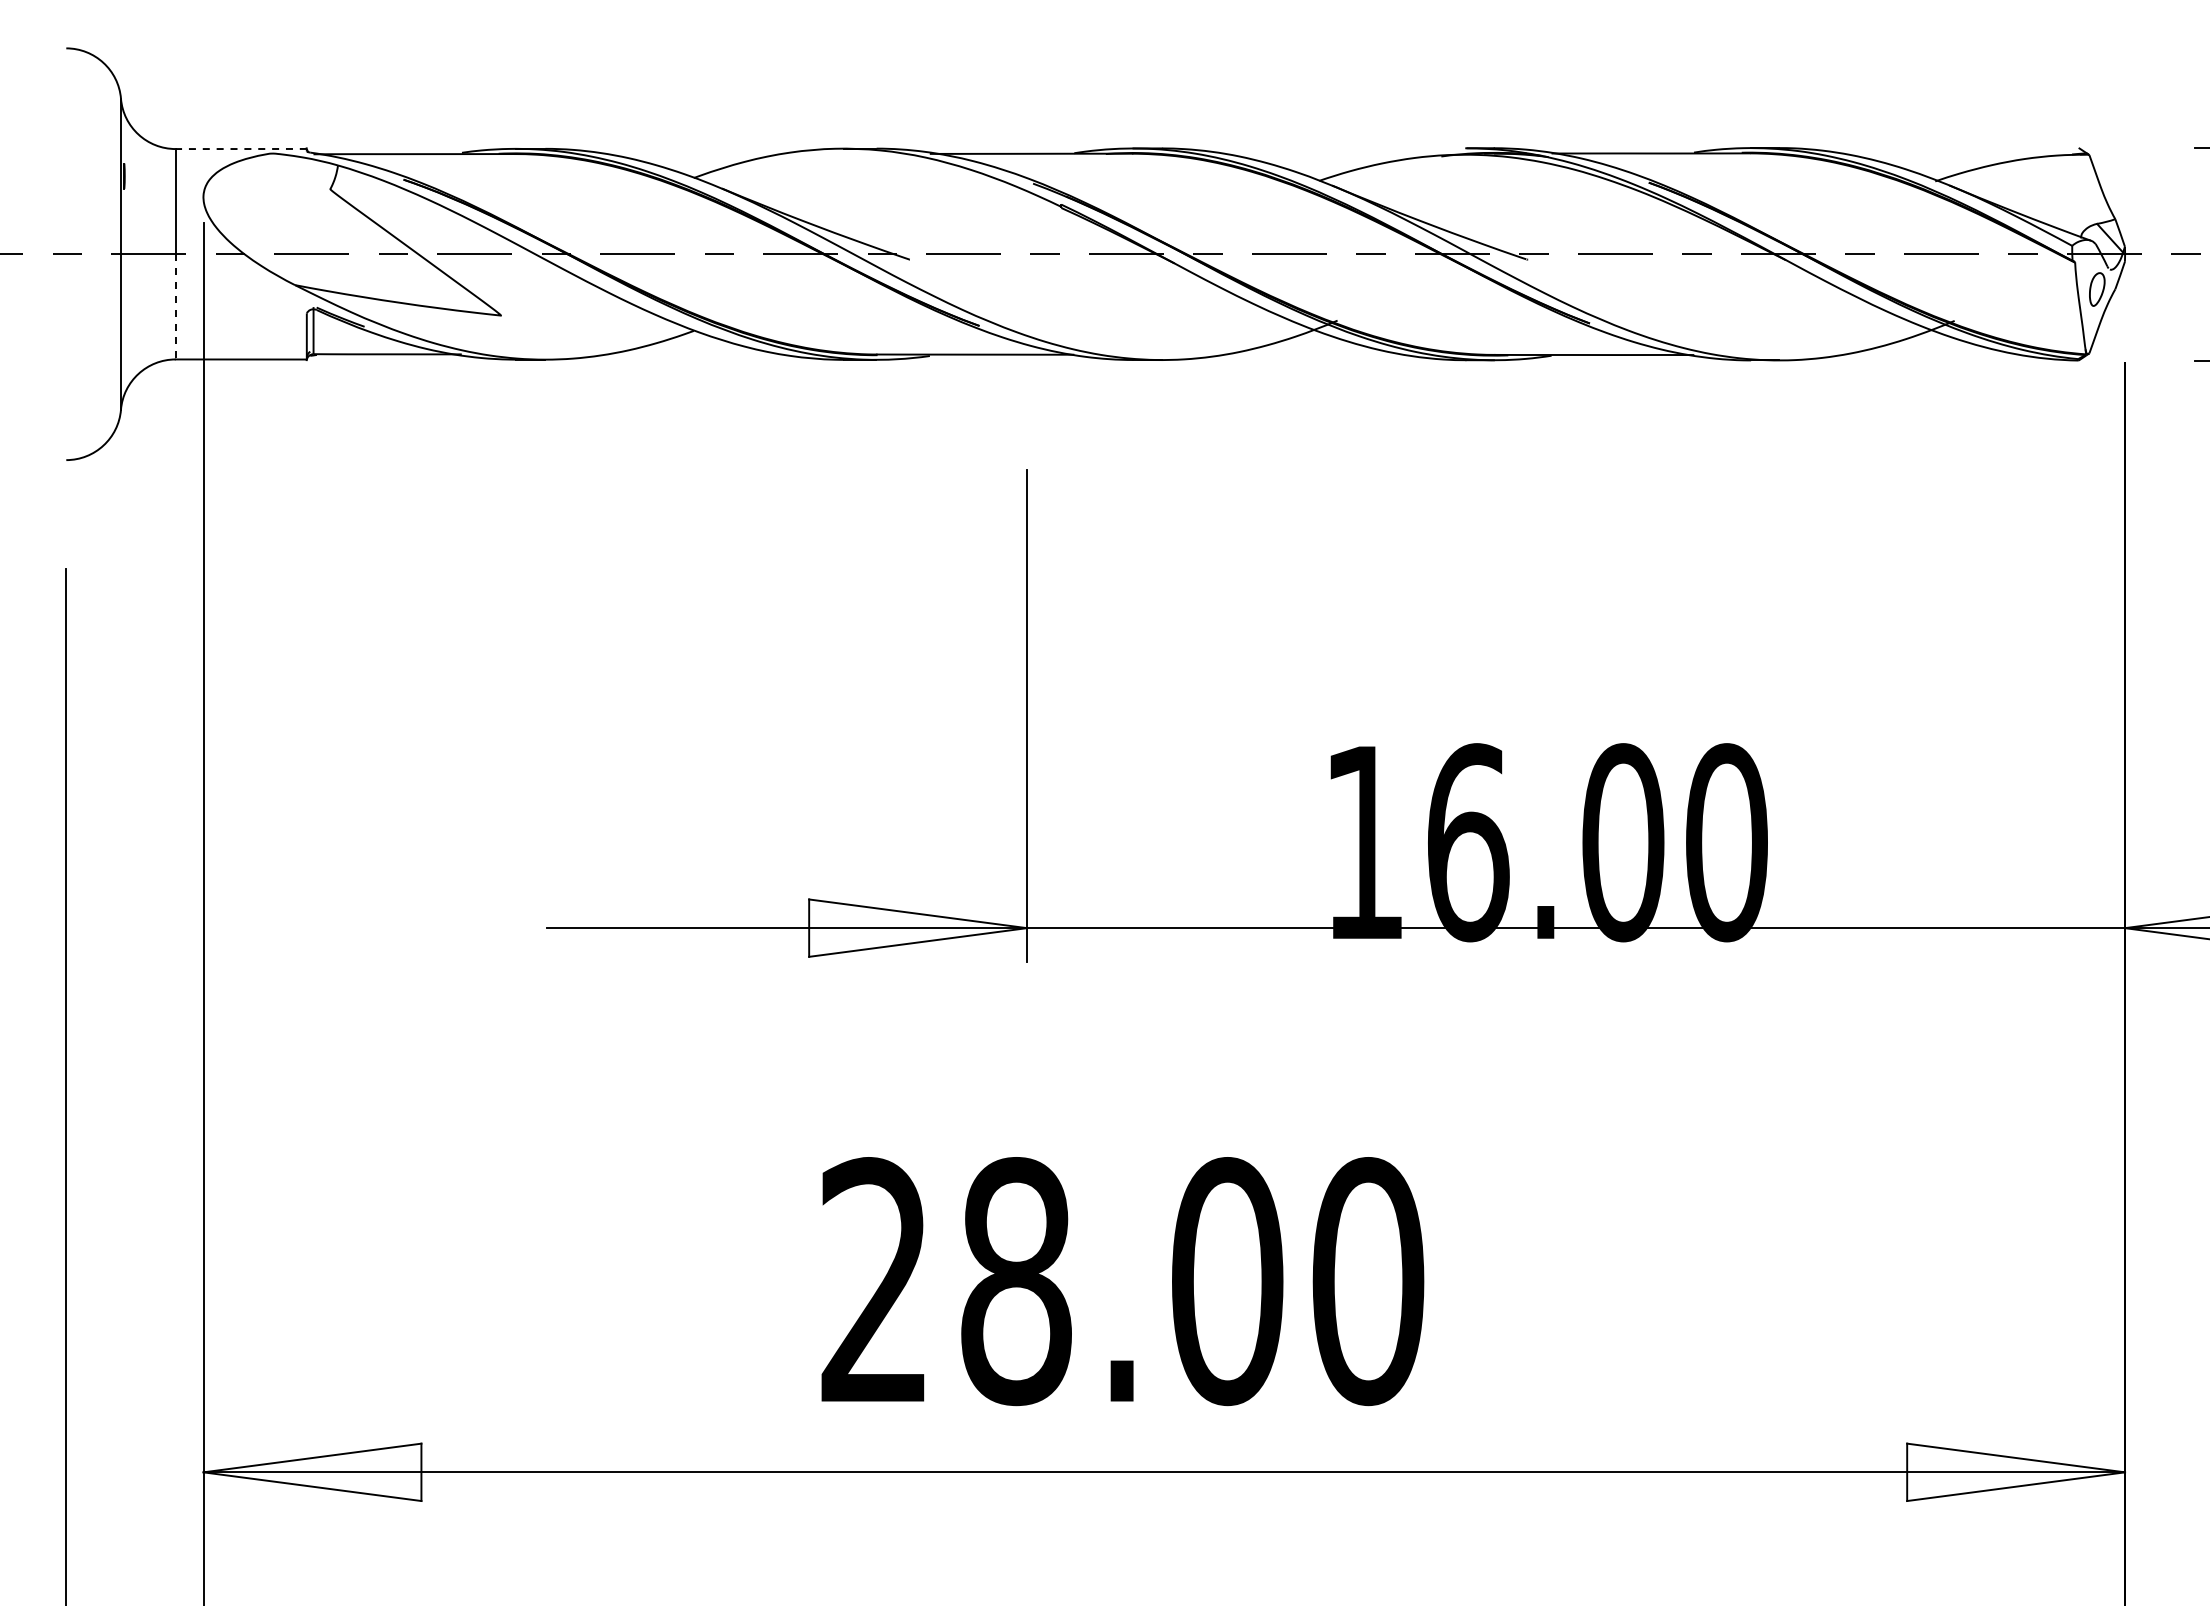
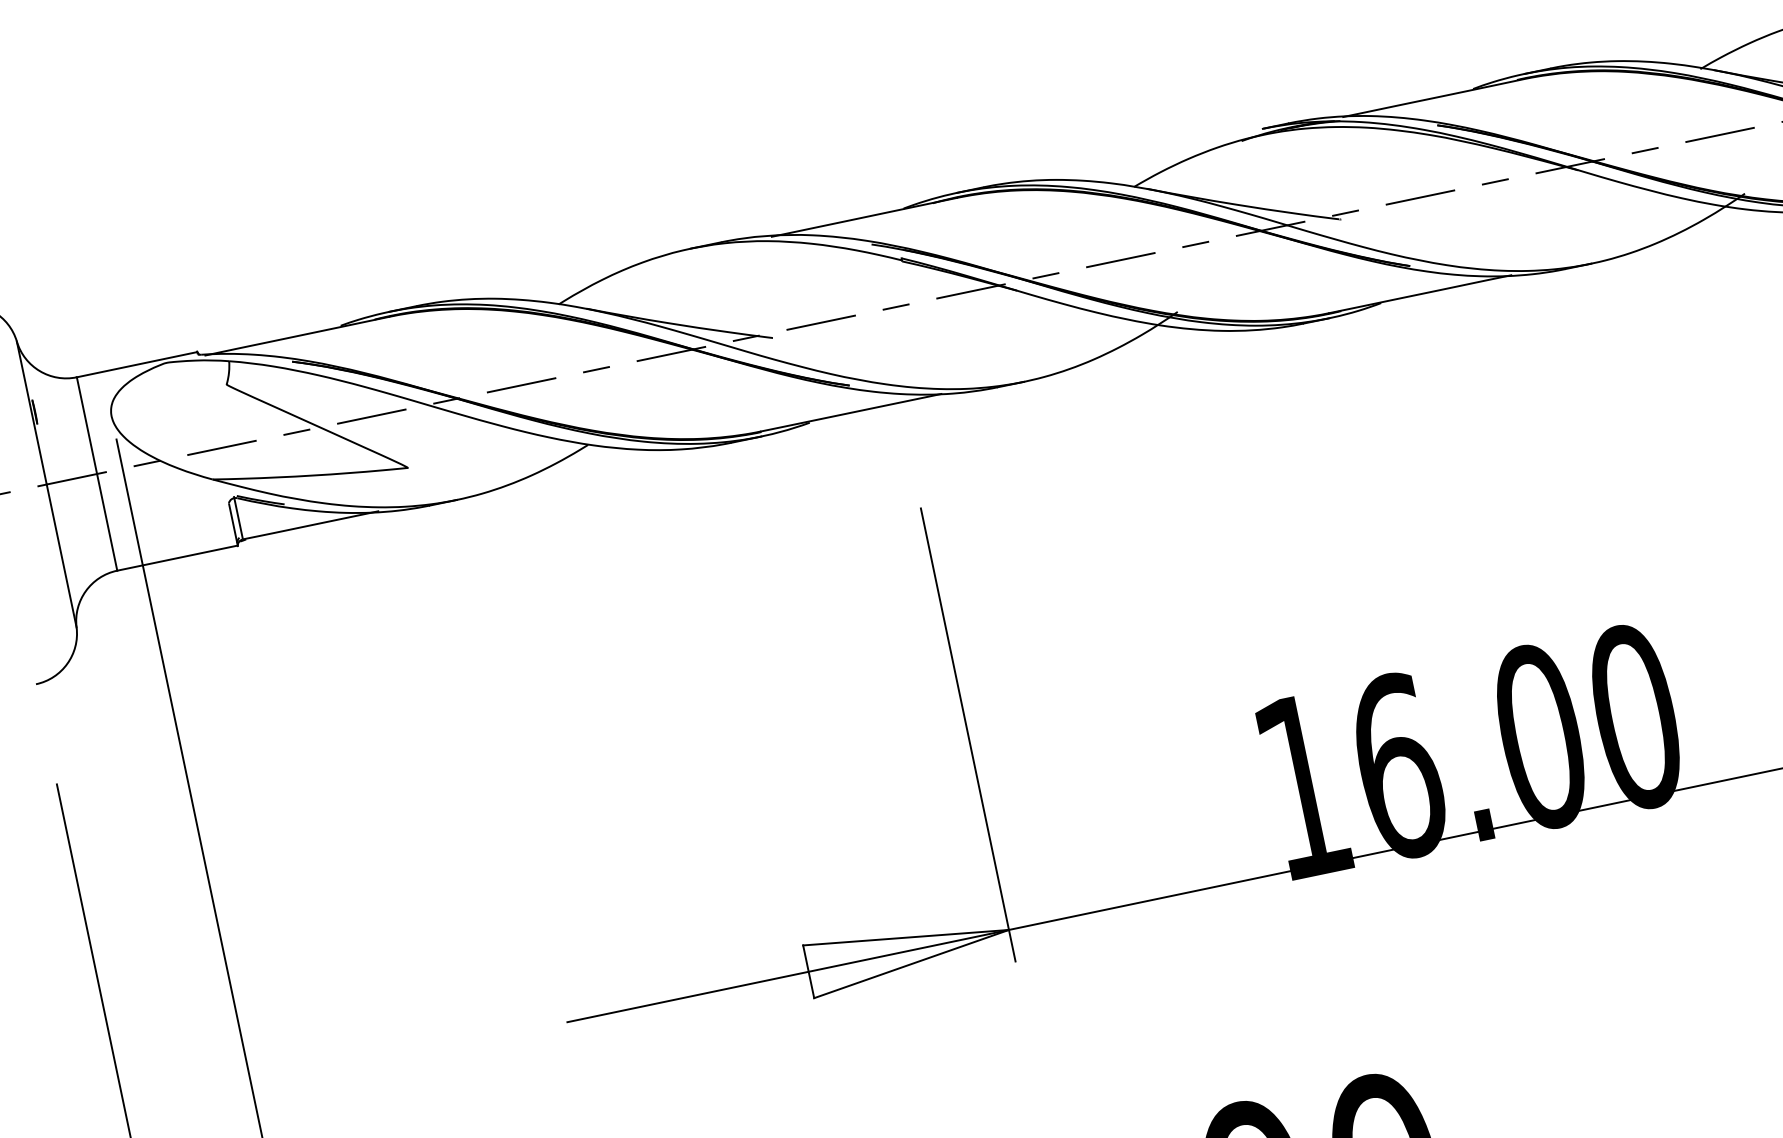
line: (241, 149) -> (137, 365), dashed -> solid
line: (175, 306) -> (106, 522), dashed -> solid

